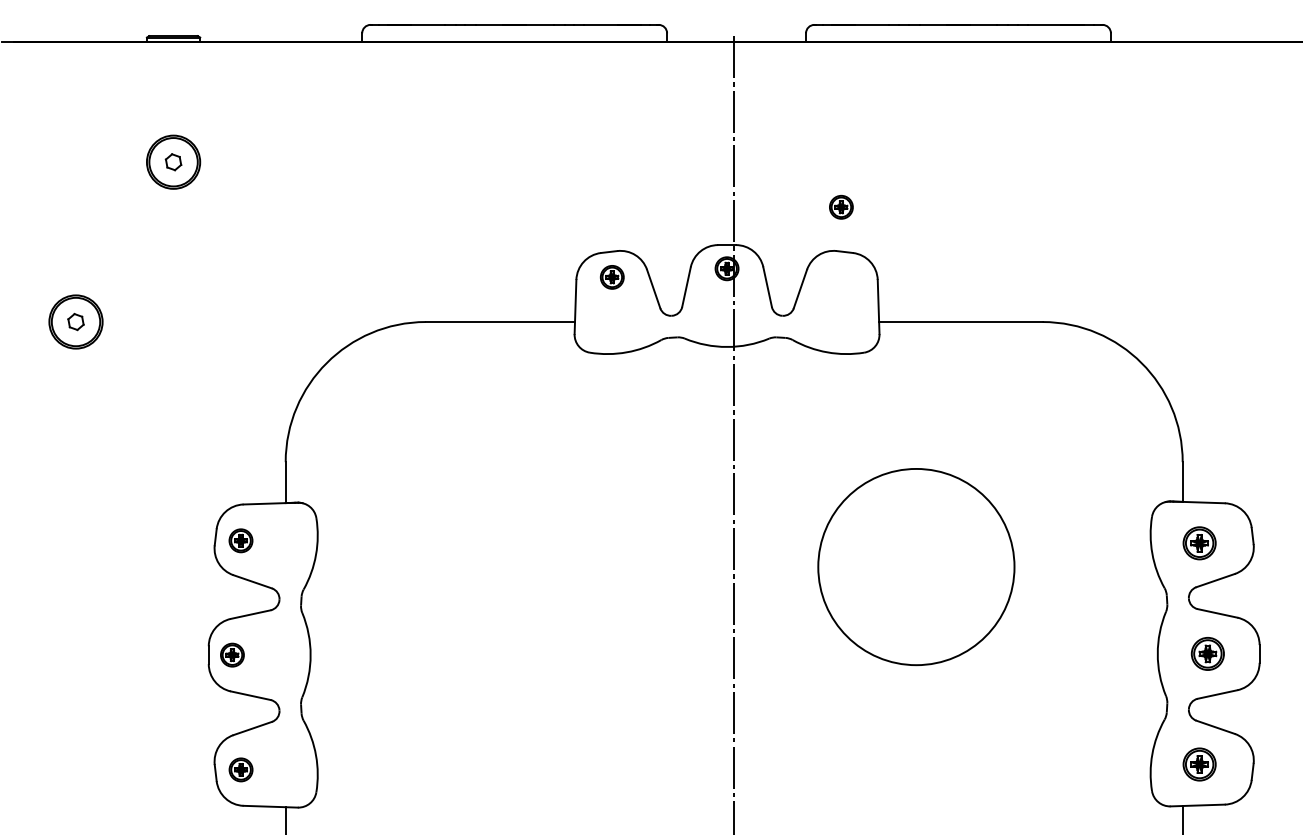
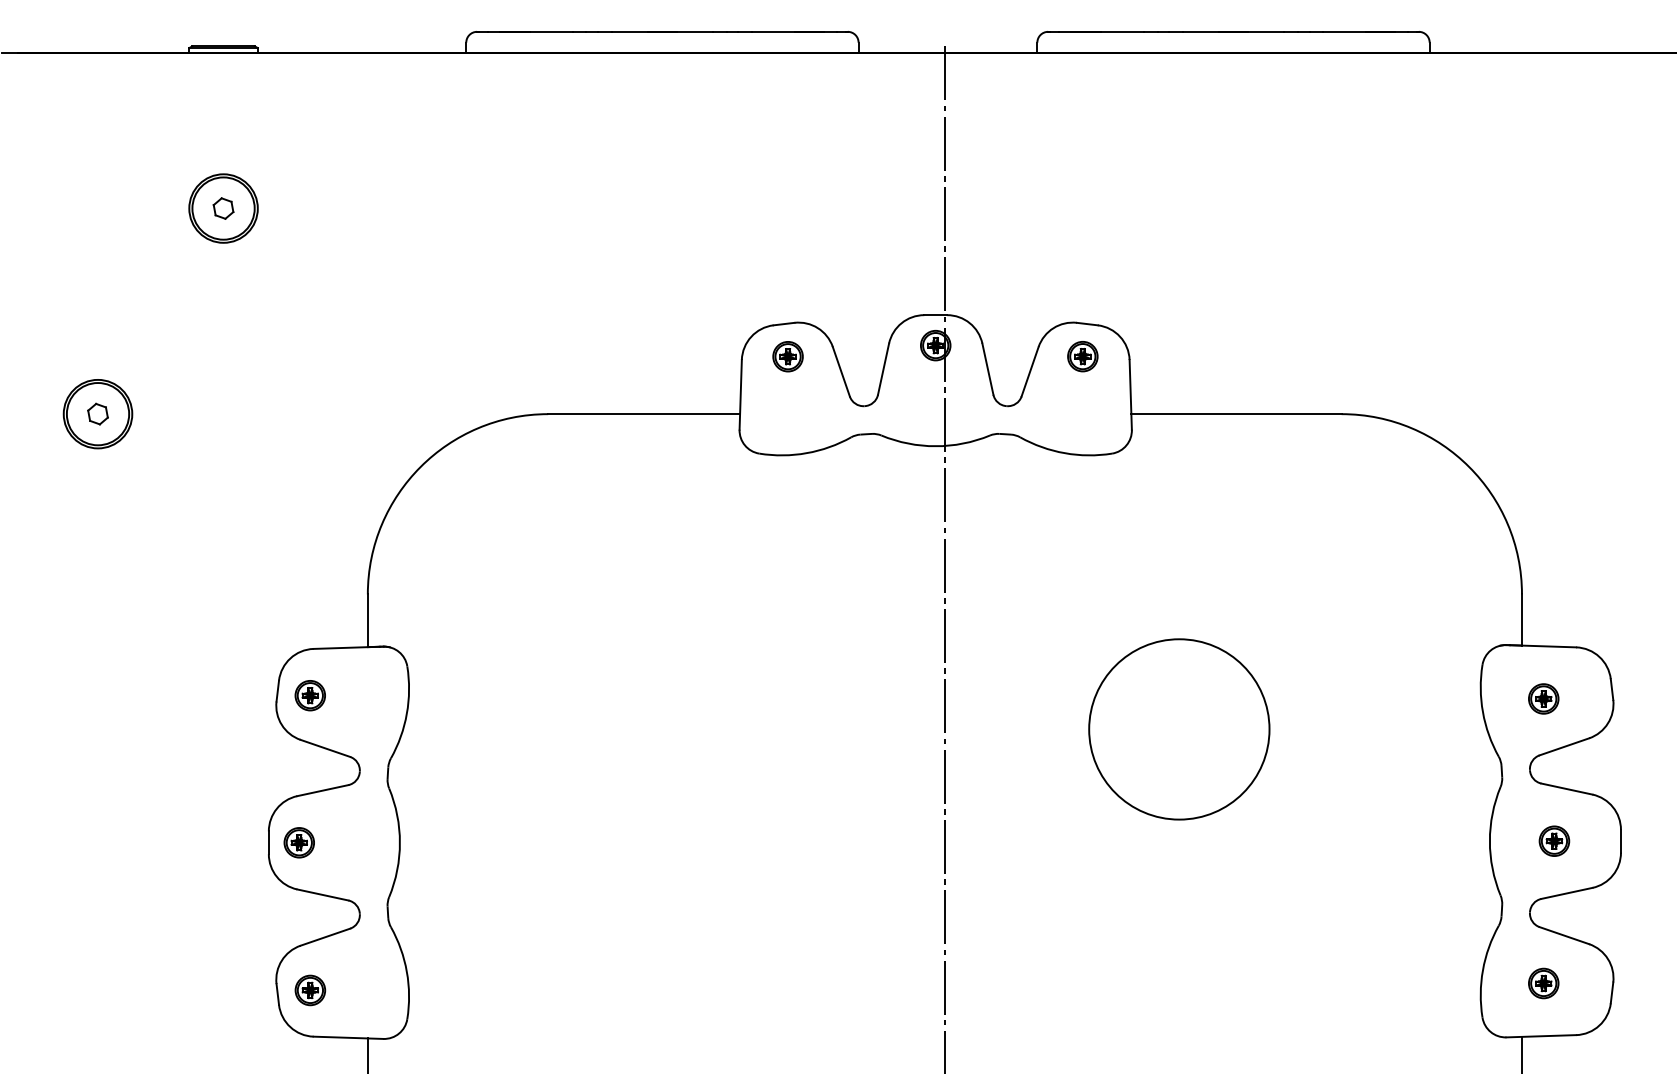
part: (841, 206) -> (1082, 355), moved
part: (1199, 543) -> (1543, 699), size x0.71
circle: (916, 566) -> (1179, 728), size x0.71
part: (1207, 653) -> (1553, 840), size x0.71
part: (1199, 764) -> (1543, 983), size x0.71

